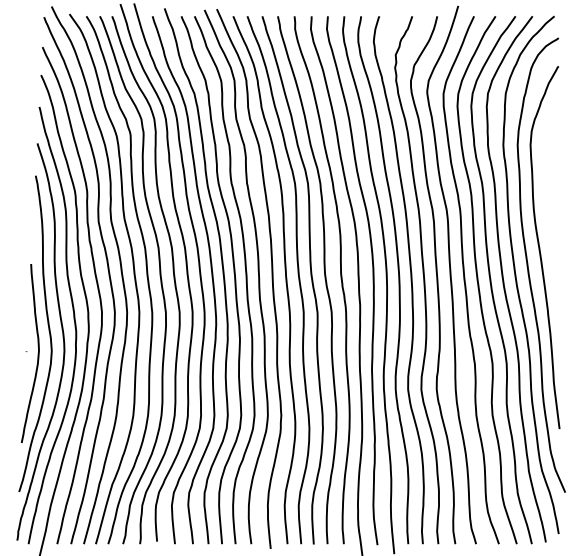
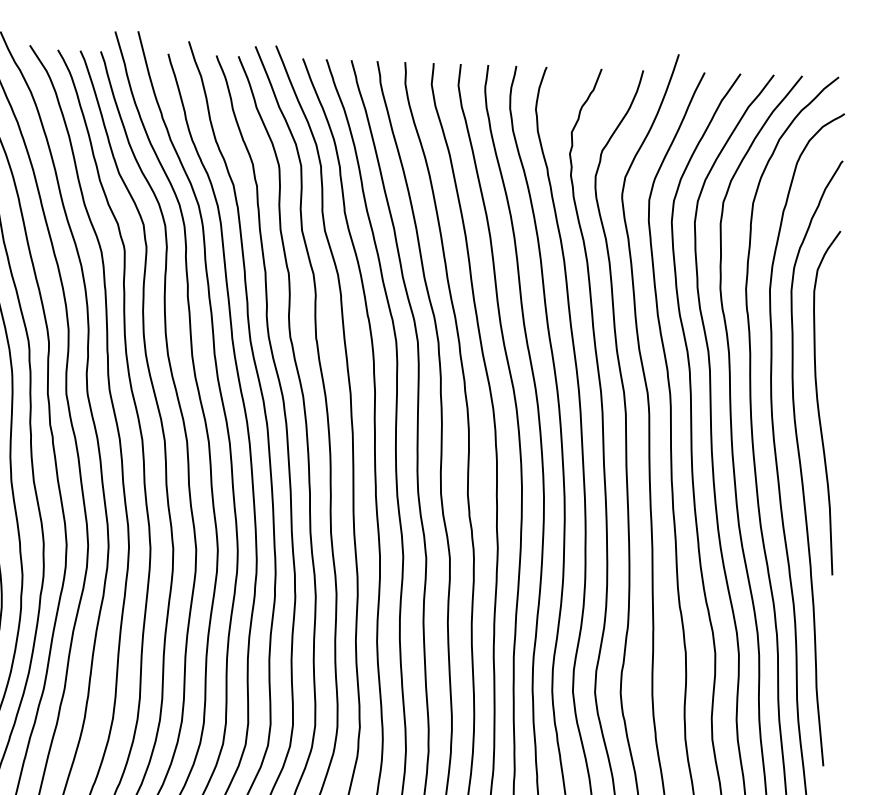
curve: (549, 211) -> (819, 402), added

